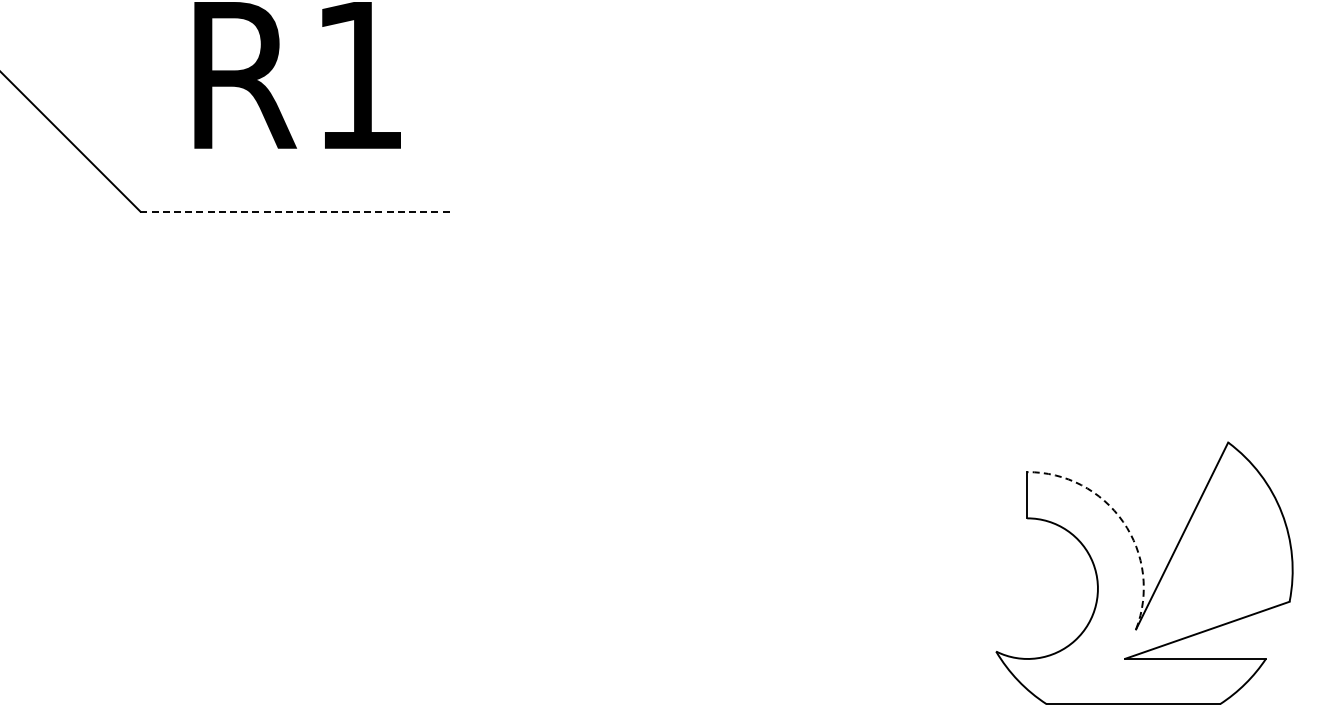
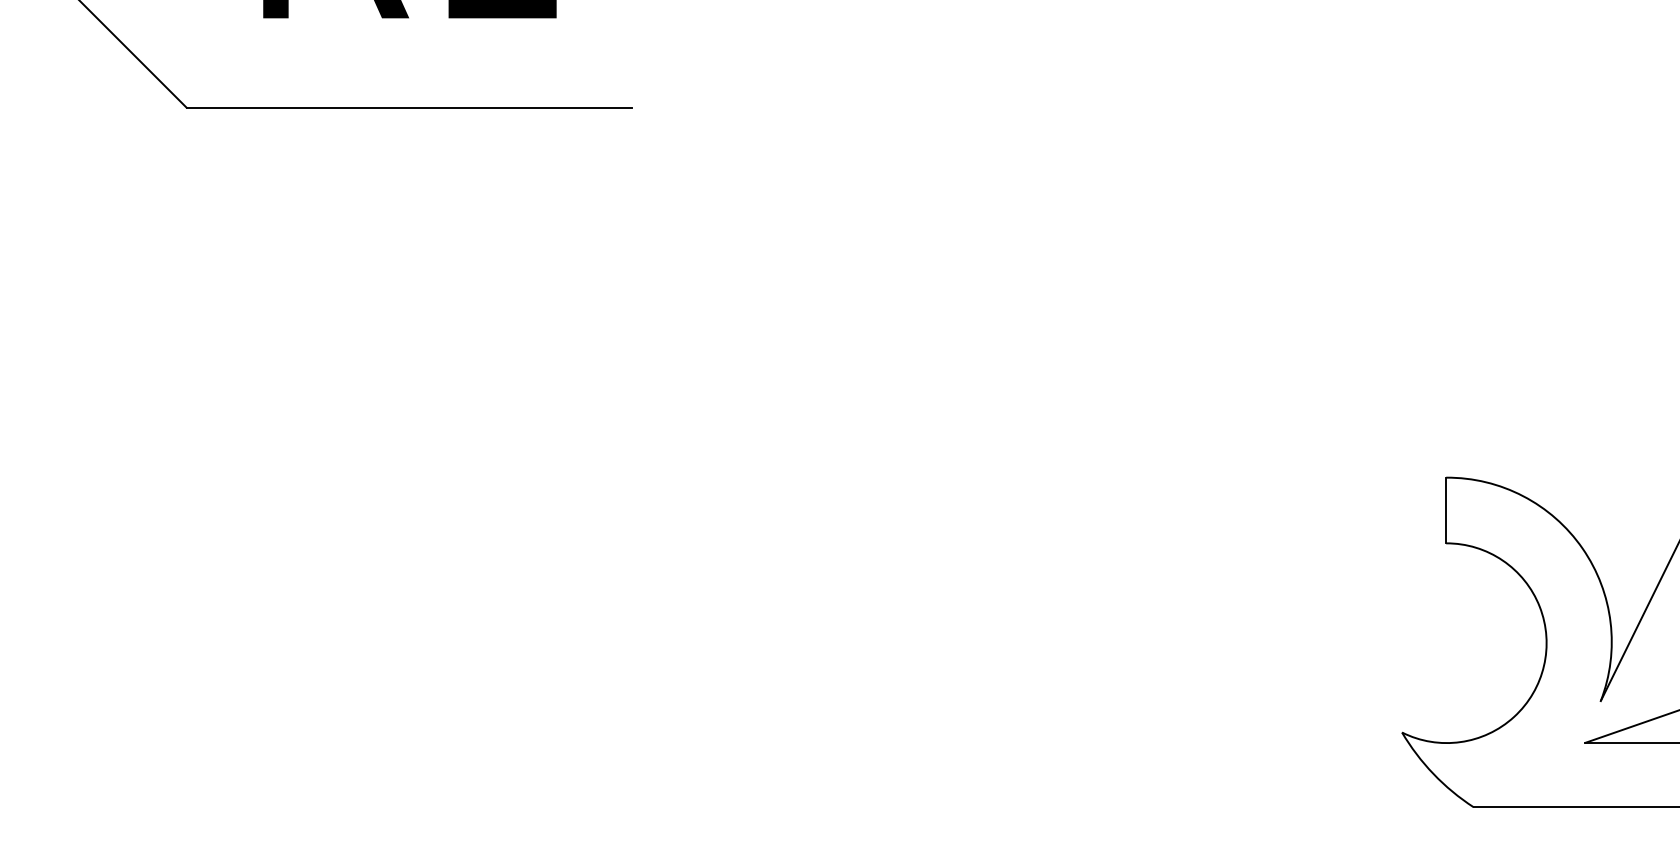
line: (297, 211) -> (409, 107), dashed -> solid
arc: (1123, 521) -> (1582, 547), dashed -> solid

